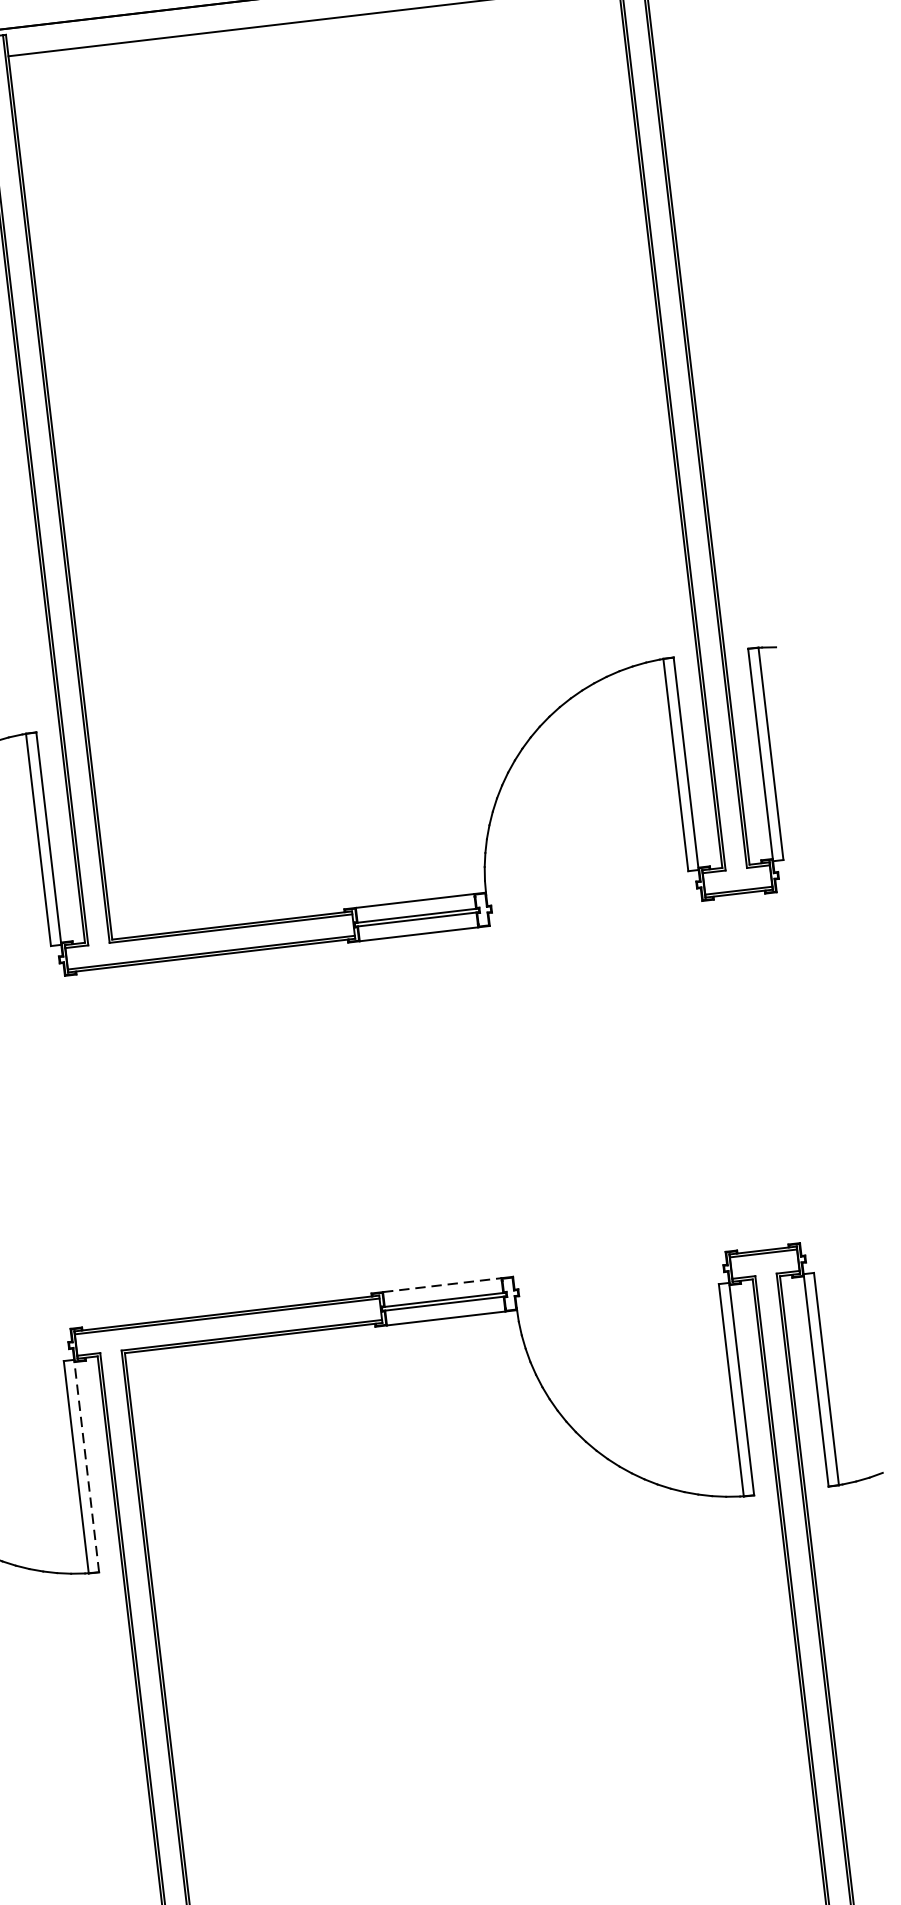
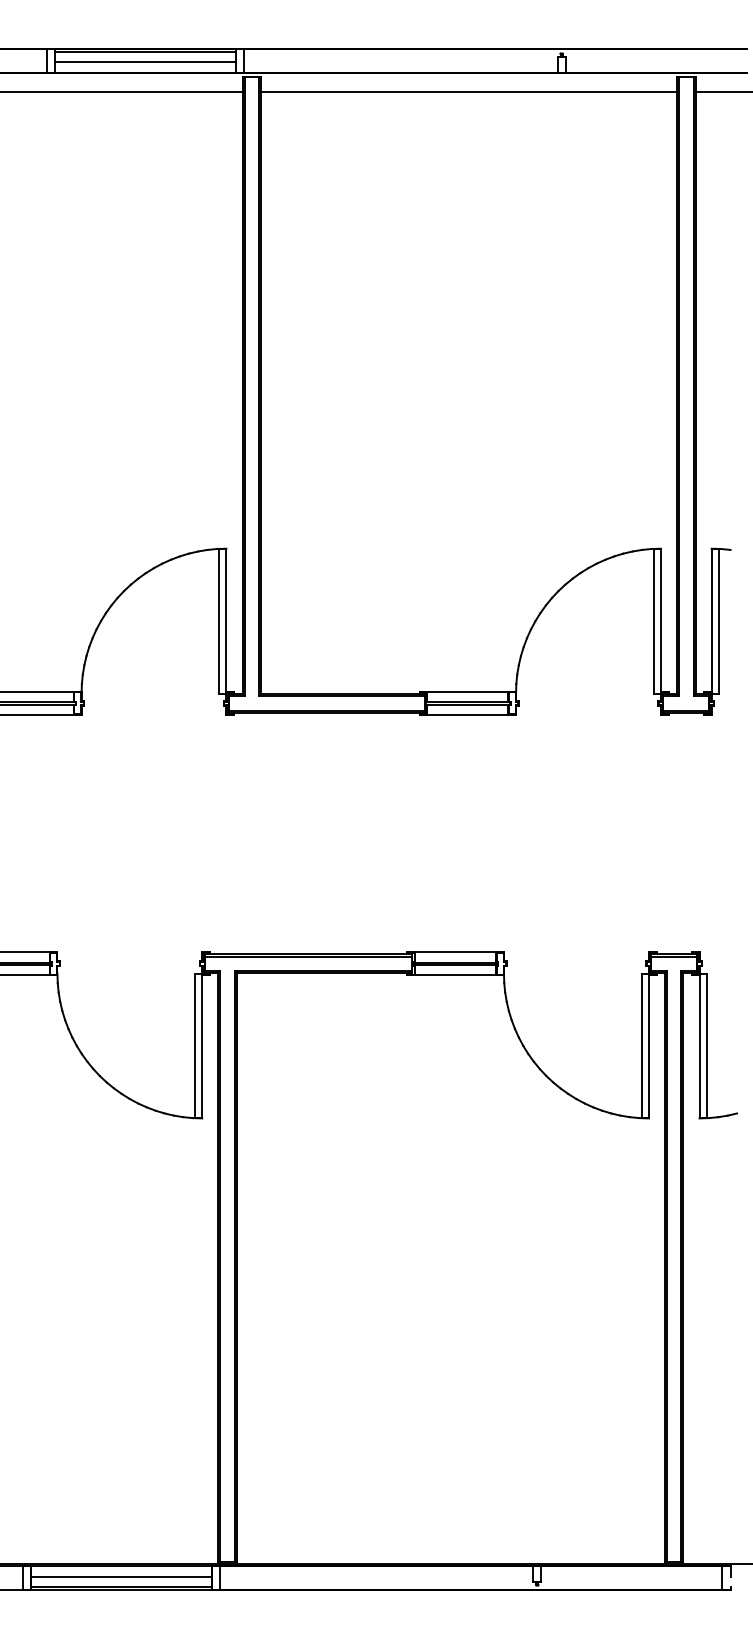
line: (443, 1285) -> (456, 952), dashed -> solid
line: (86, 1465) -> (202, 1045), dashed -> solid

